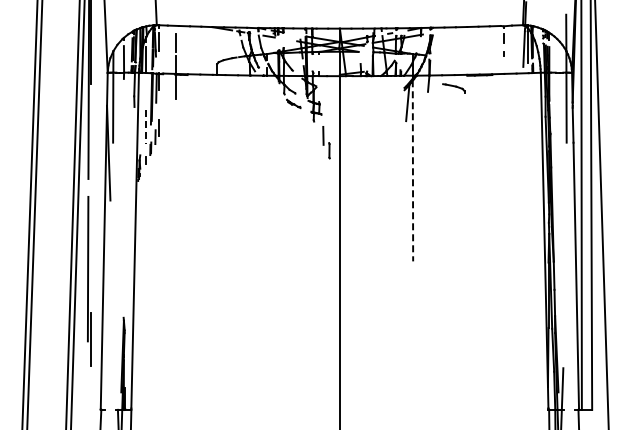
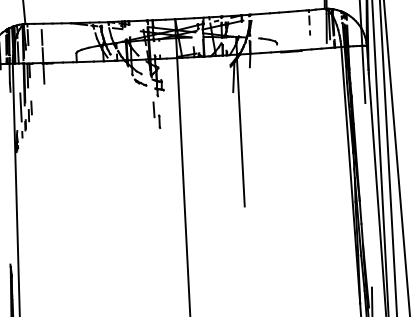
part: (453, 88) -> (267, 41), moved
line: (146, 127) -> (21, 108), dashed -> solid
part: (326, 142) -> (156, 115), moved
line: (412, 170) -> (240, 132), dashed -> solid

